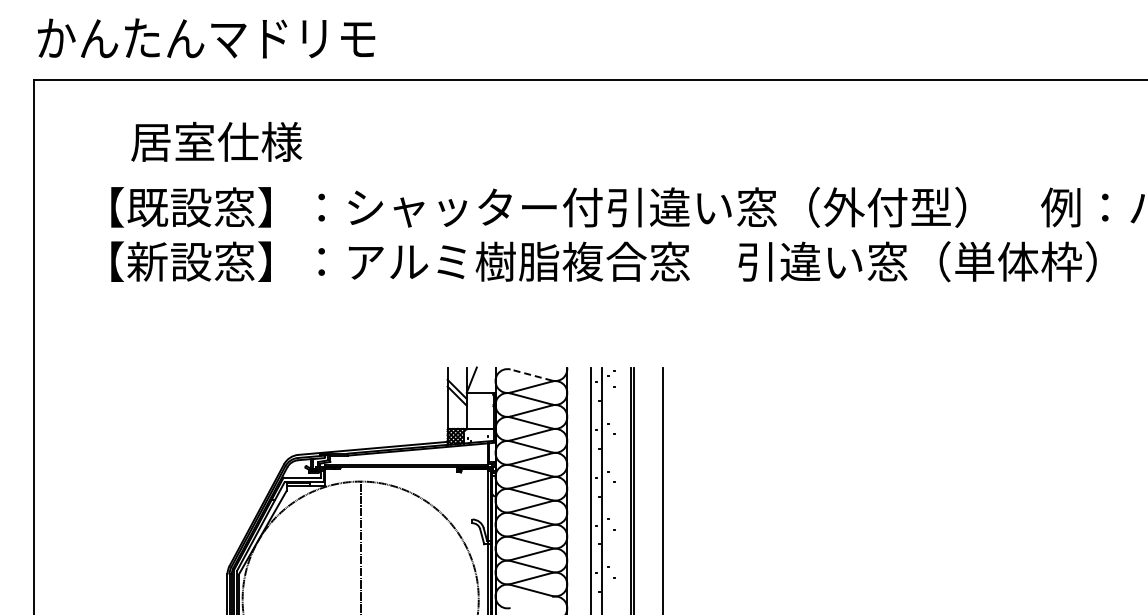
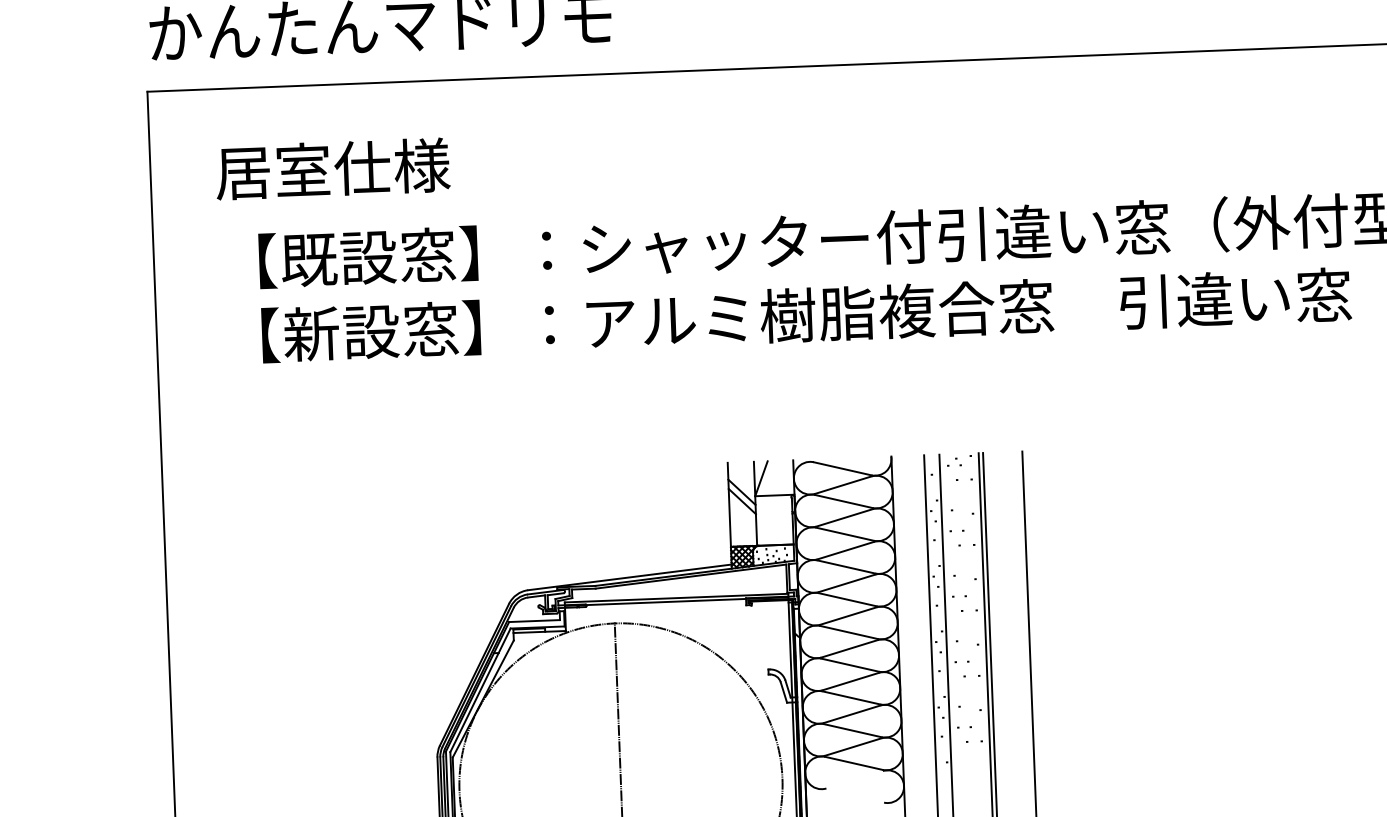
text: (216, 141) -> (332, 168), moved
line: (531, 375) -> (842, 469), dashed -> solid

